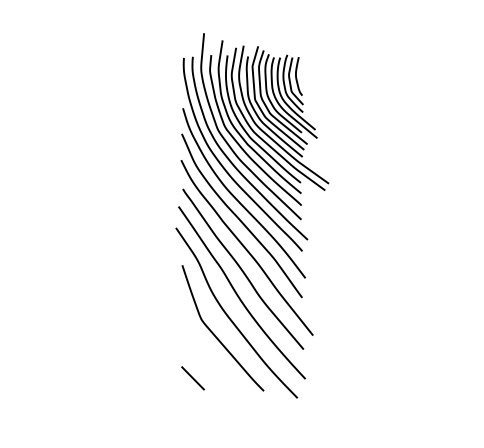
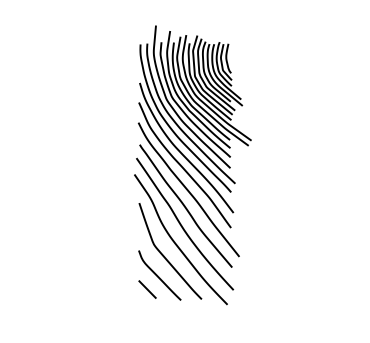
curve: (207, 359) -> (158, 275), added

